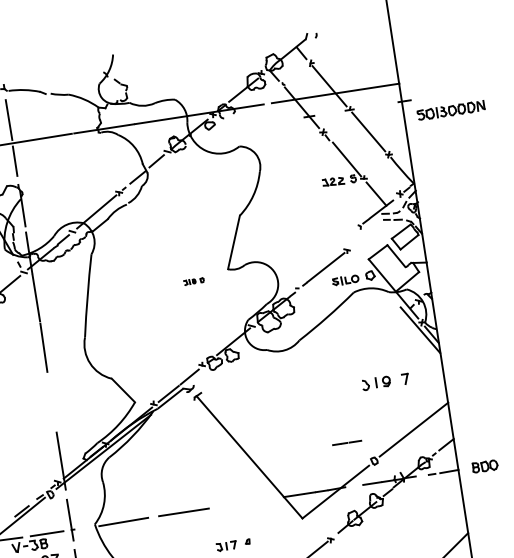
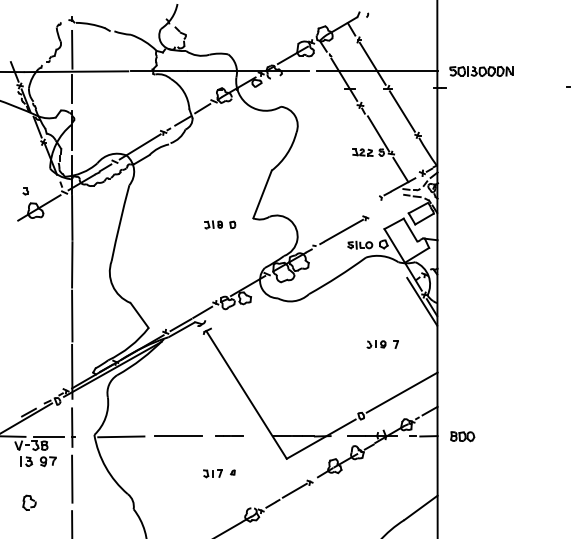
part: (451, 110) -> (481, 71), moved
part: (194, 281) -> (220, 224), size x1.67
part: (385, 381) -> (382, 344), size x0.71
line: (52, 401) -> (72, 315), added
line: (346, 441) -> (229, 435), moved

